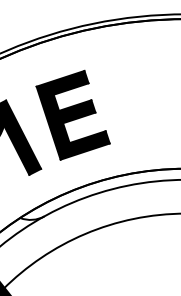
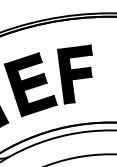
part: (135, 100) -> (74, 74), added

